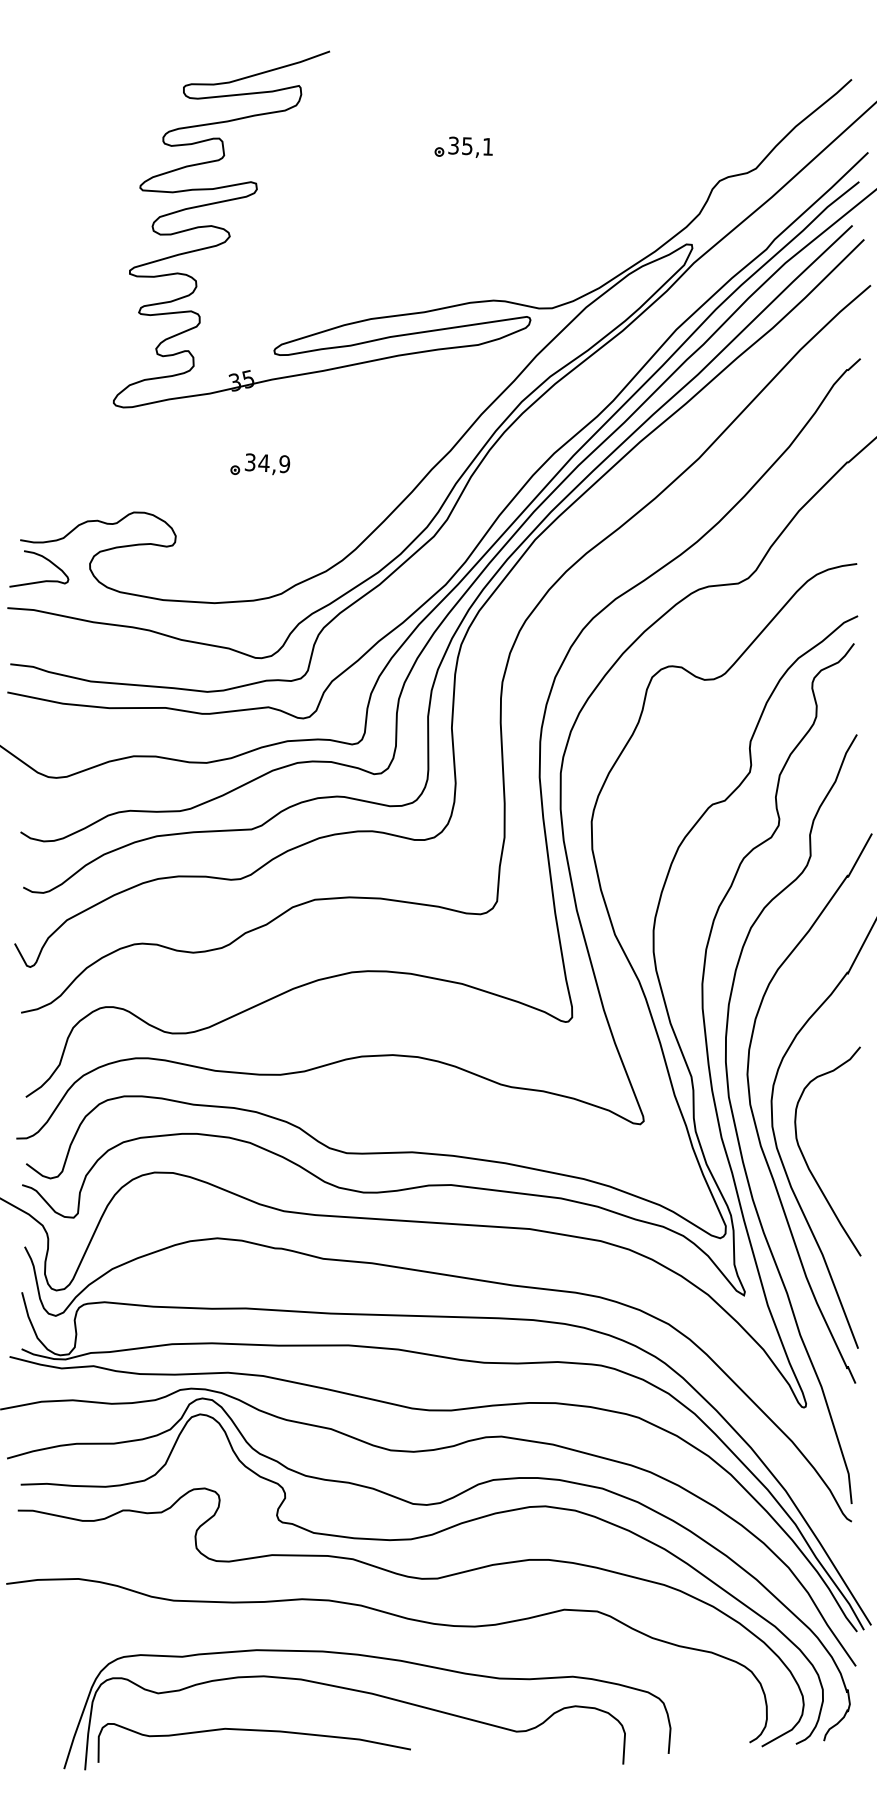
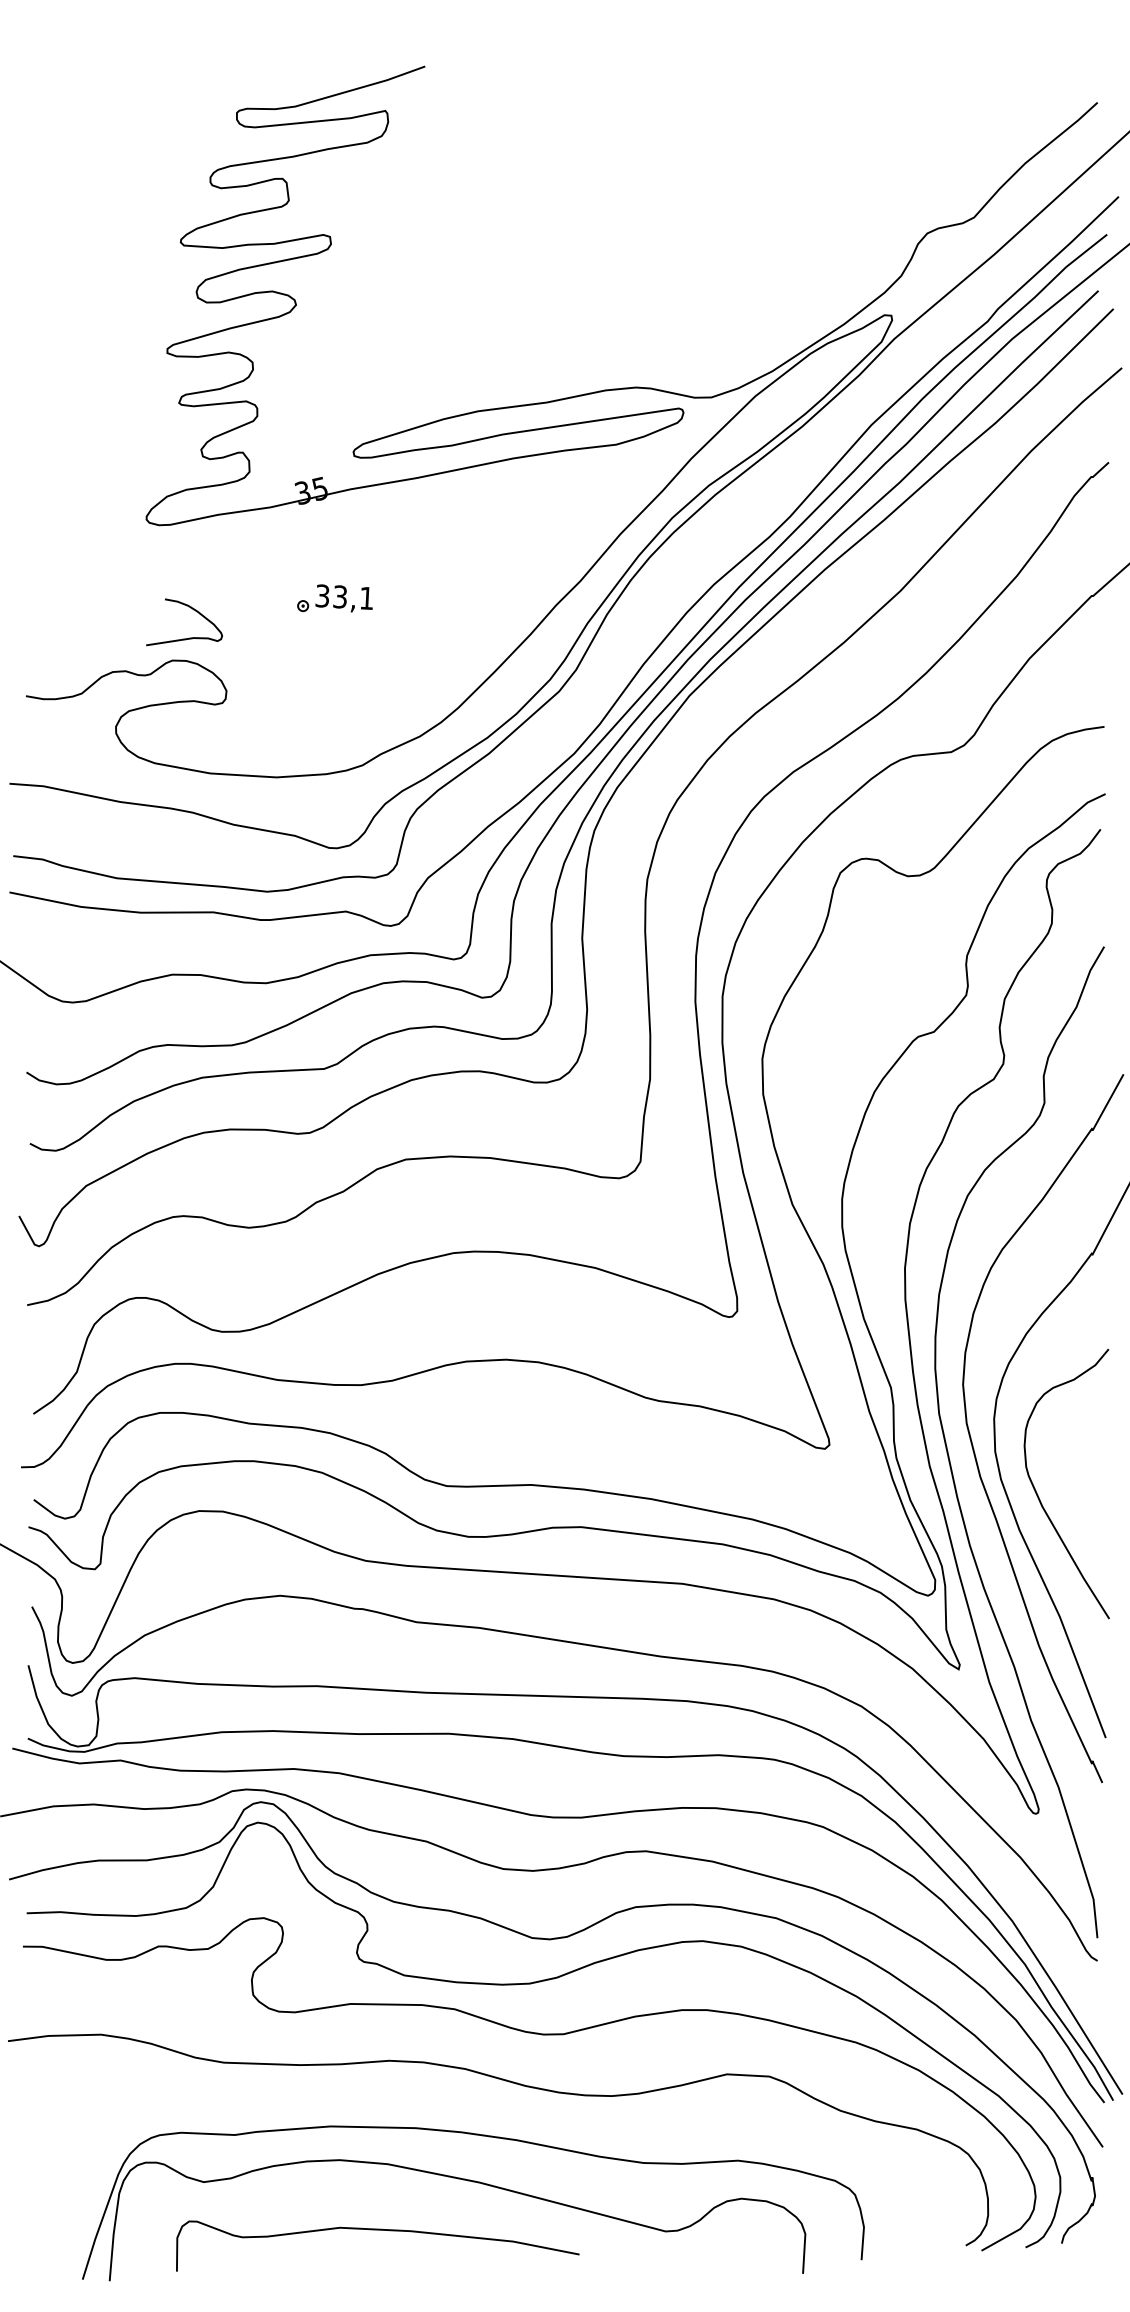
part: (463, 146) -> (597, 189), removed
text: (273, 463) -> (352, 597), 34,9 -> 33,1
curve: (46, 559) -> (193, 610), moved
curve: (254, 1730) -> (377, 2230), moved

